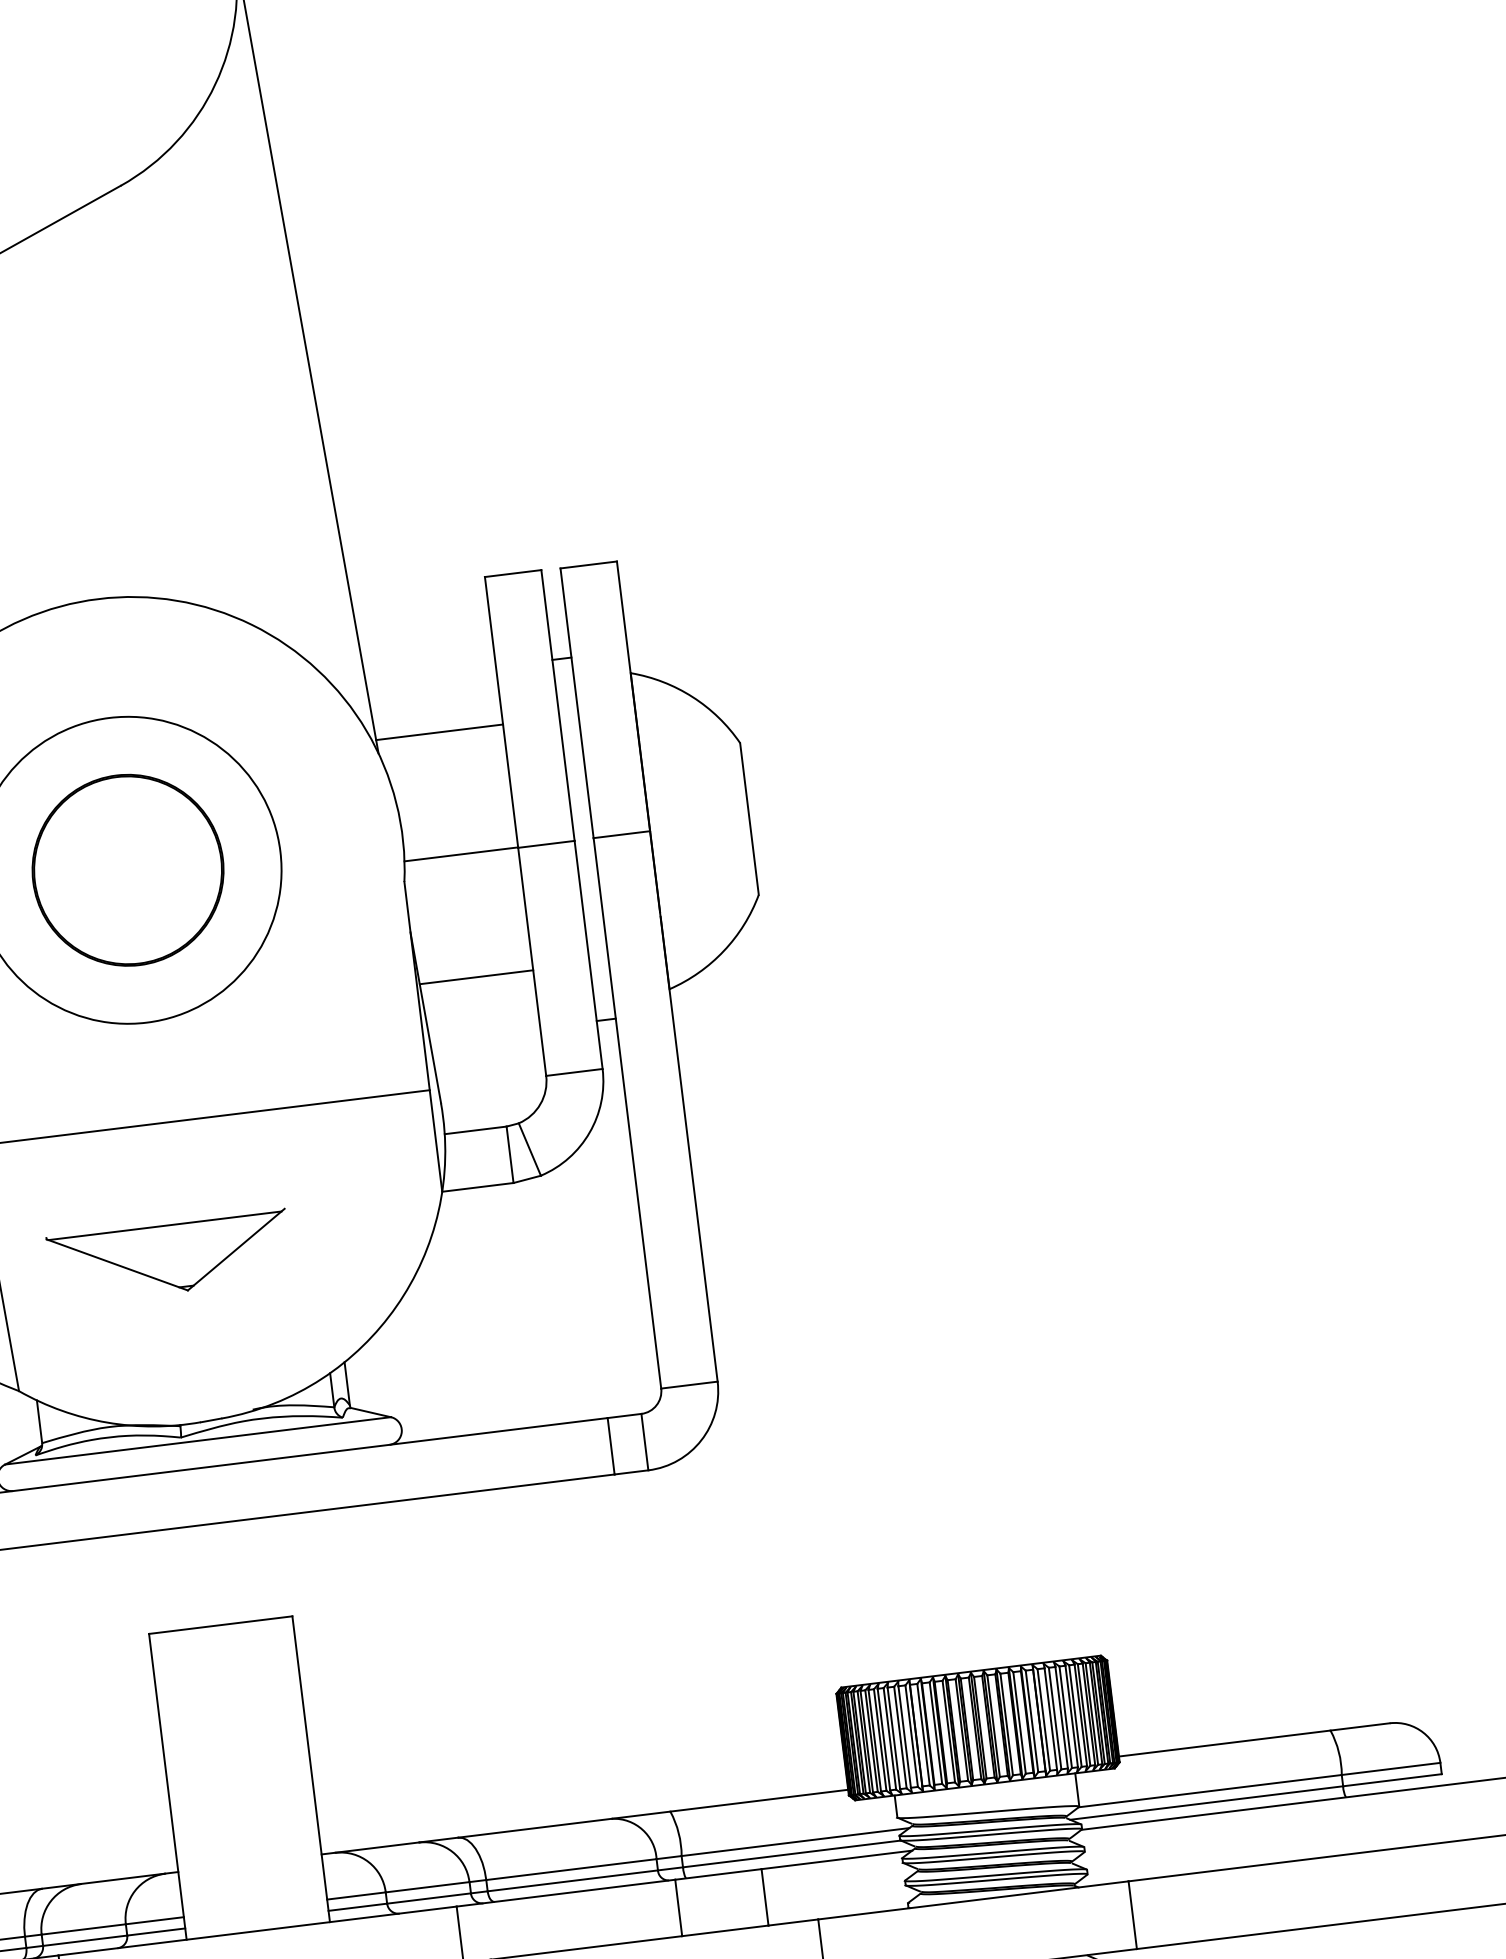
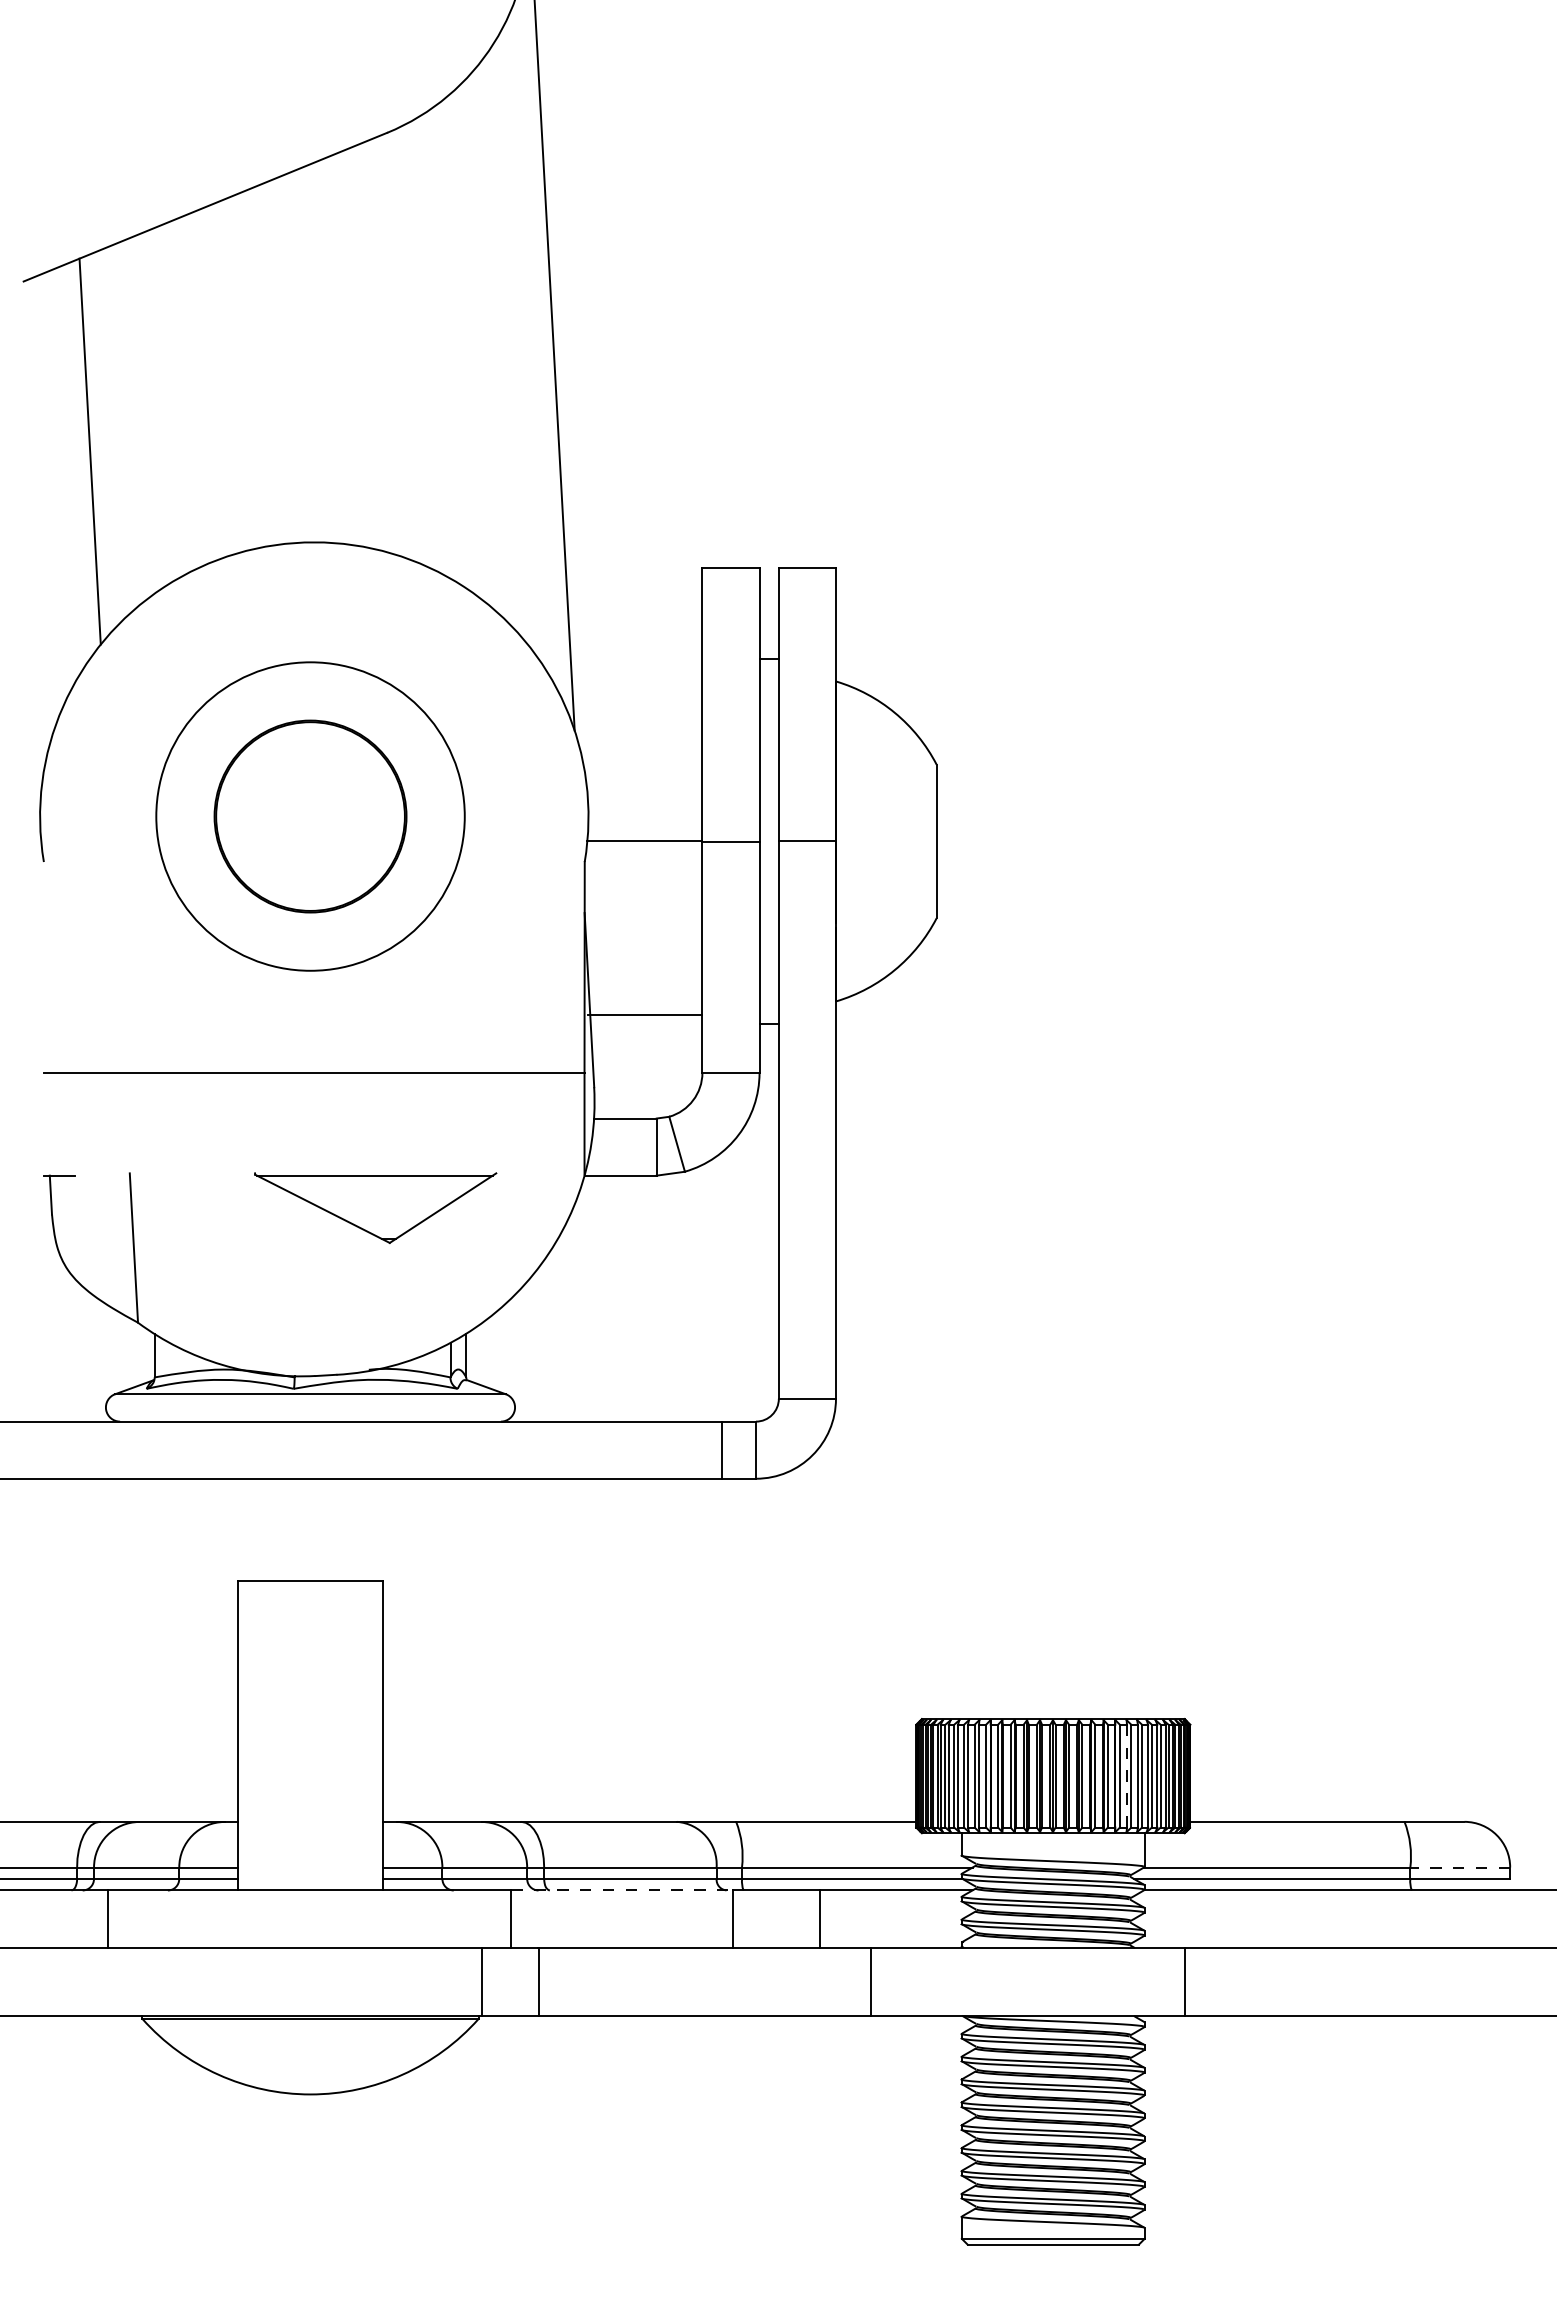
line: (438, 732) -> (637, 717), removed
line: (475, 976) -> (644, 1014), moved
part: (169, 1257) -> (375, 1207), moved
line: (1050, 1718) -> (1126, 1775), solid -> dashed
line: (1391, 1768) -> (1460, 1867), solid -> dashed
line: (566, 1893) -> (622, 1890), solid -> dashed

